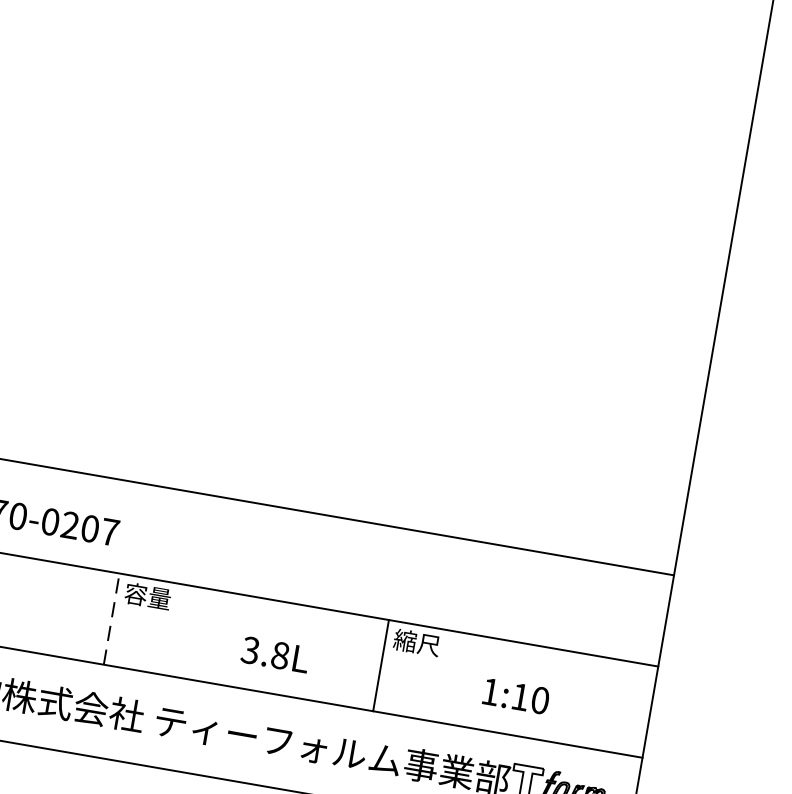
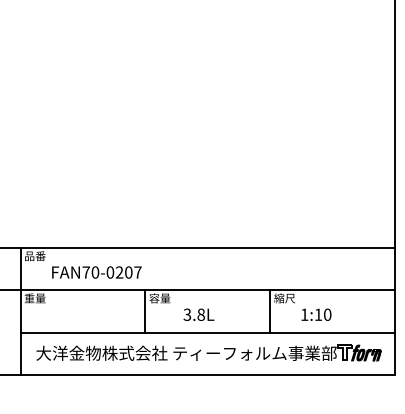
line: (112, 617) -> (145, 310), dashed -> solid
text: (274, 653) -> (198, 314), moved
text: (516, 695) -> (316, 314), moved

